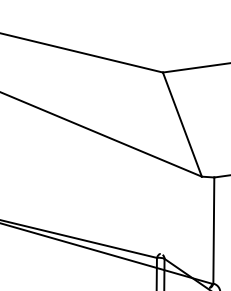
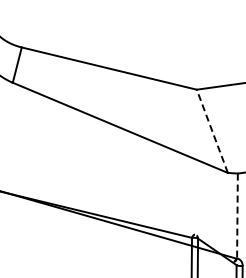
line: (182, 123) -> (212, 130), solid -> dashed
line: (213, 231) -> (237, 216), solid -> dashed

